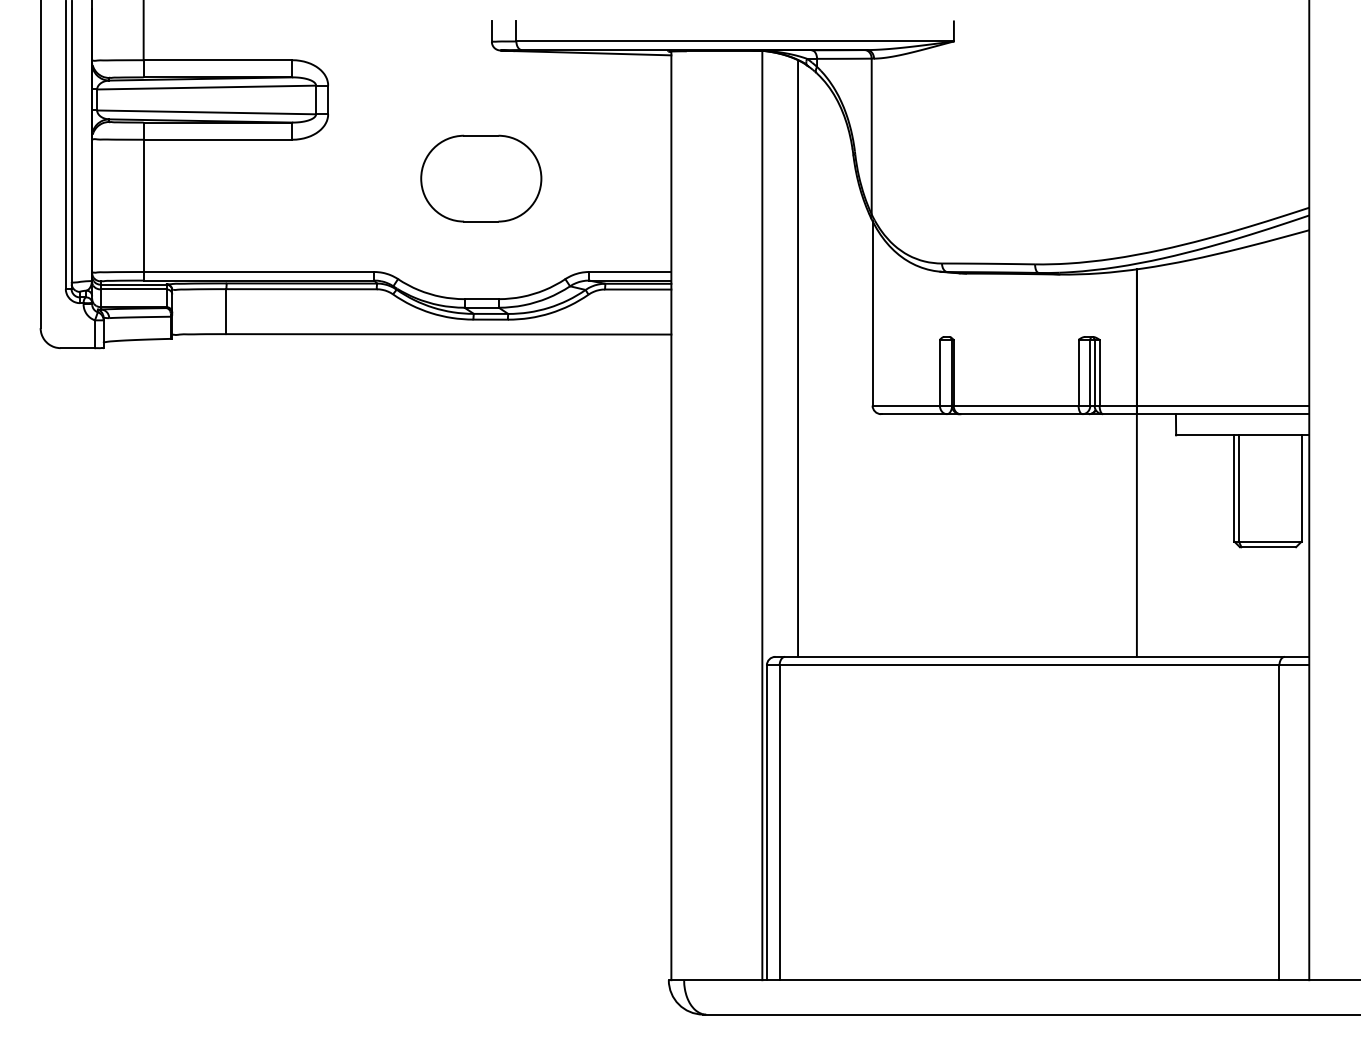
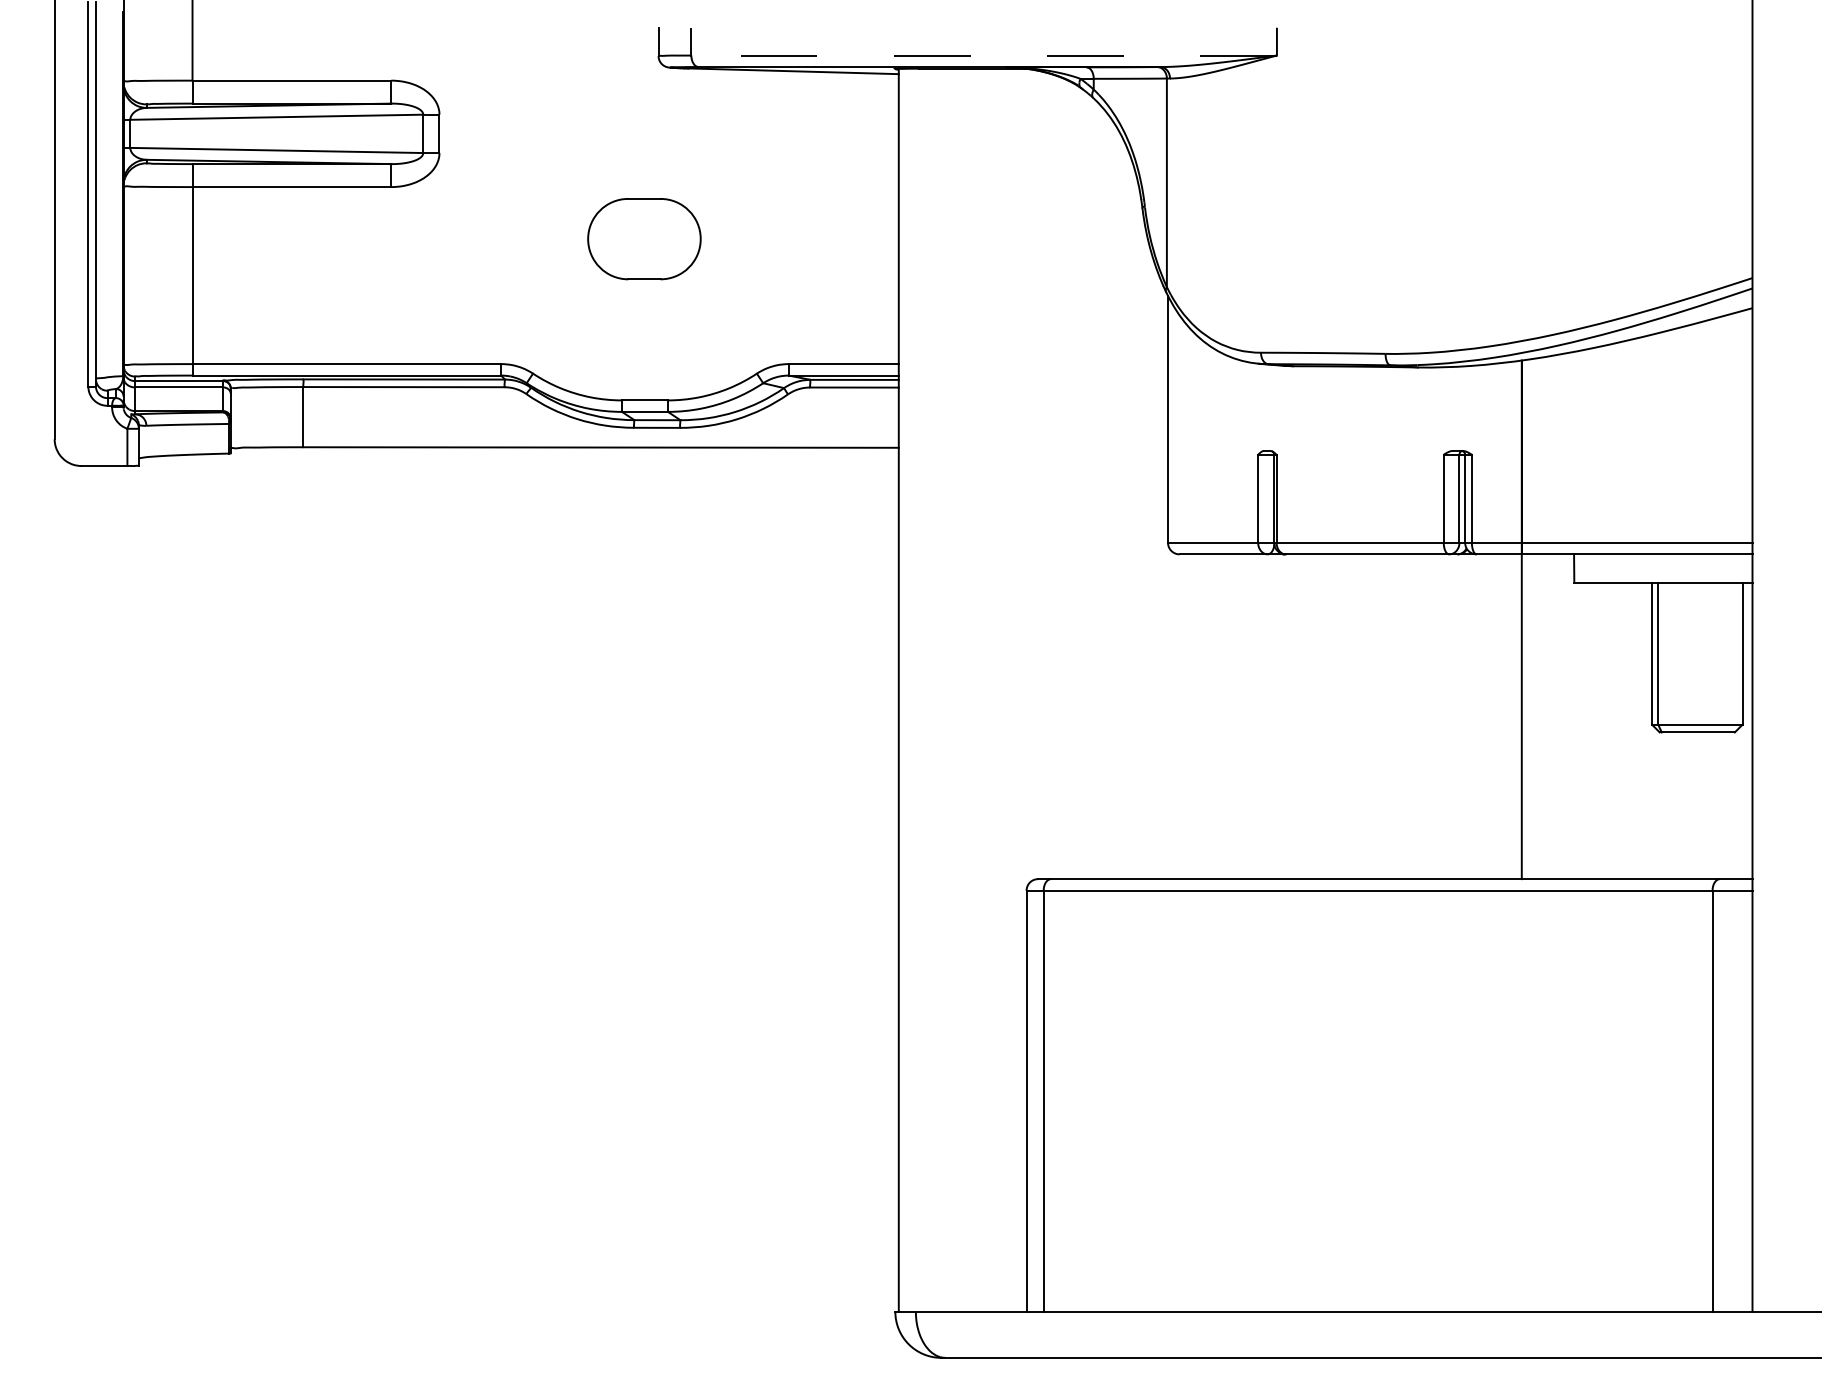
line: (735, 41) -> (984, 55), solid -> dashed
part: (481, 178) -> (644, 238), size x0.7
line: (798, 358) -> (1068, 479), removed
line: (762, 515) -> (1020, 689), removed

